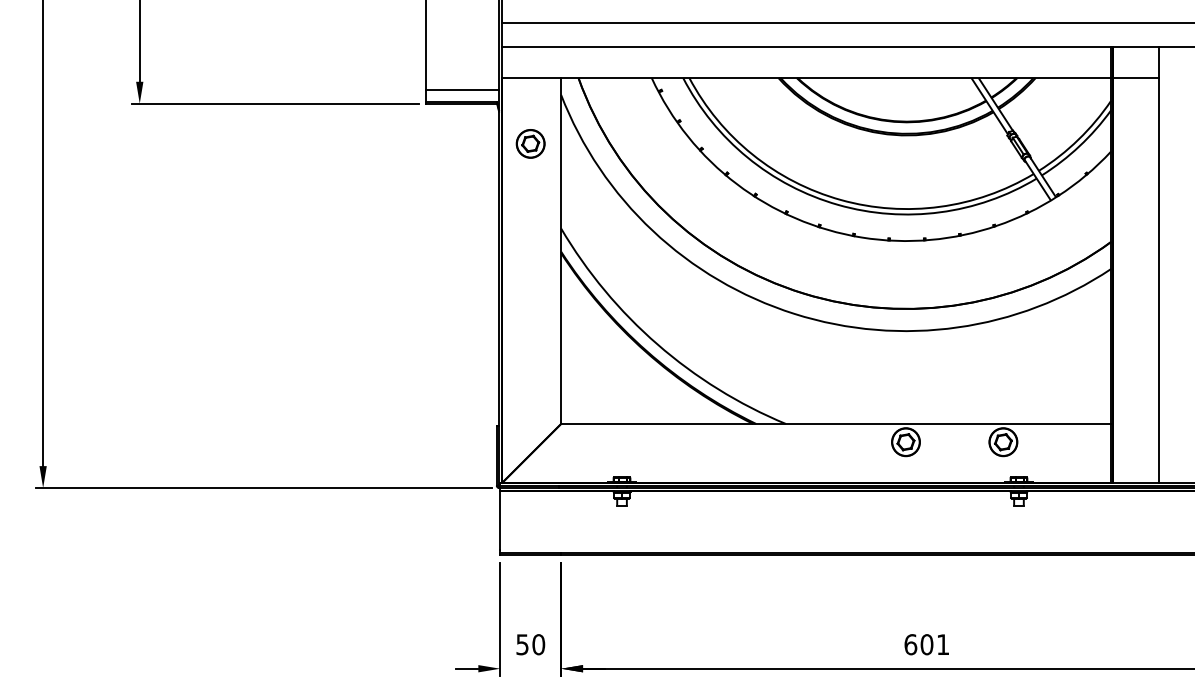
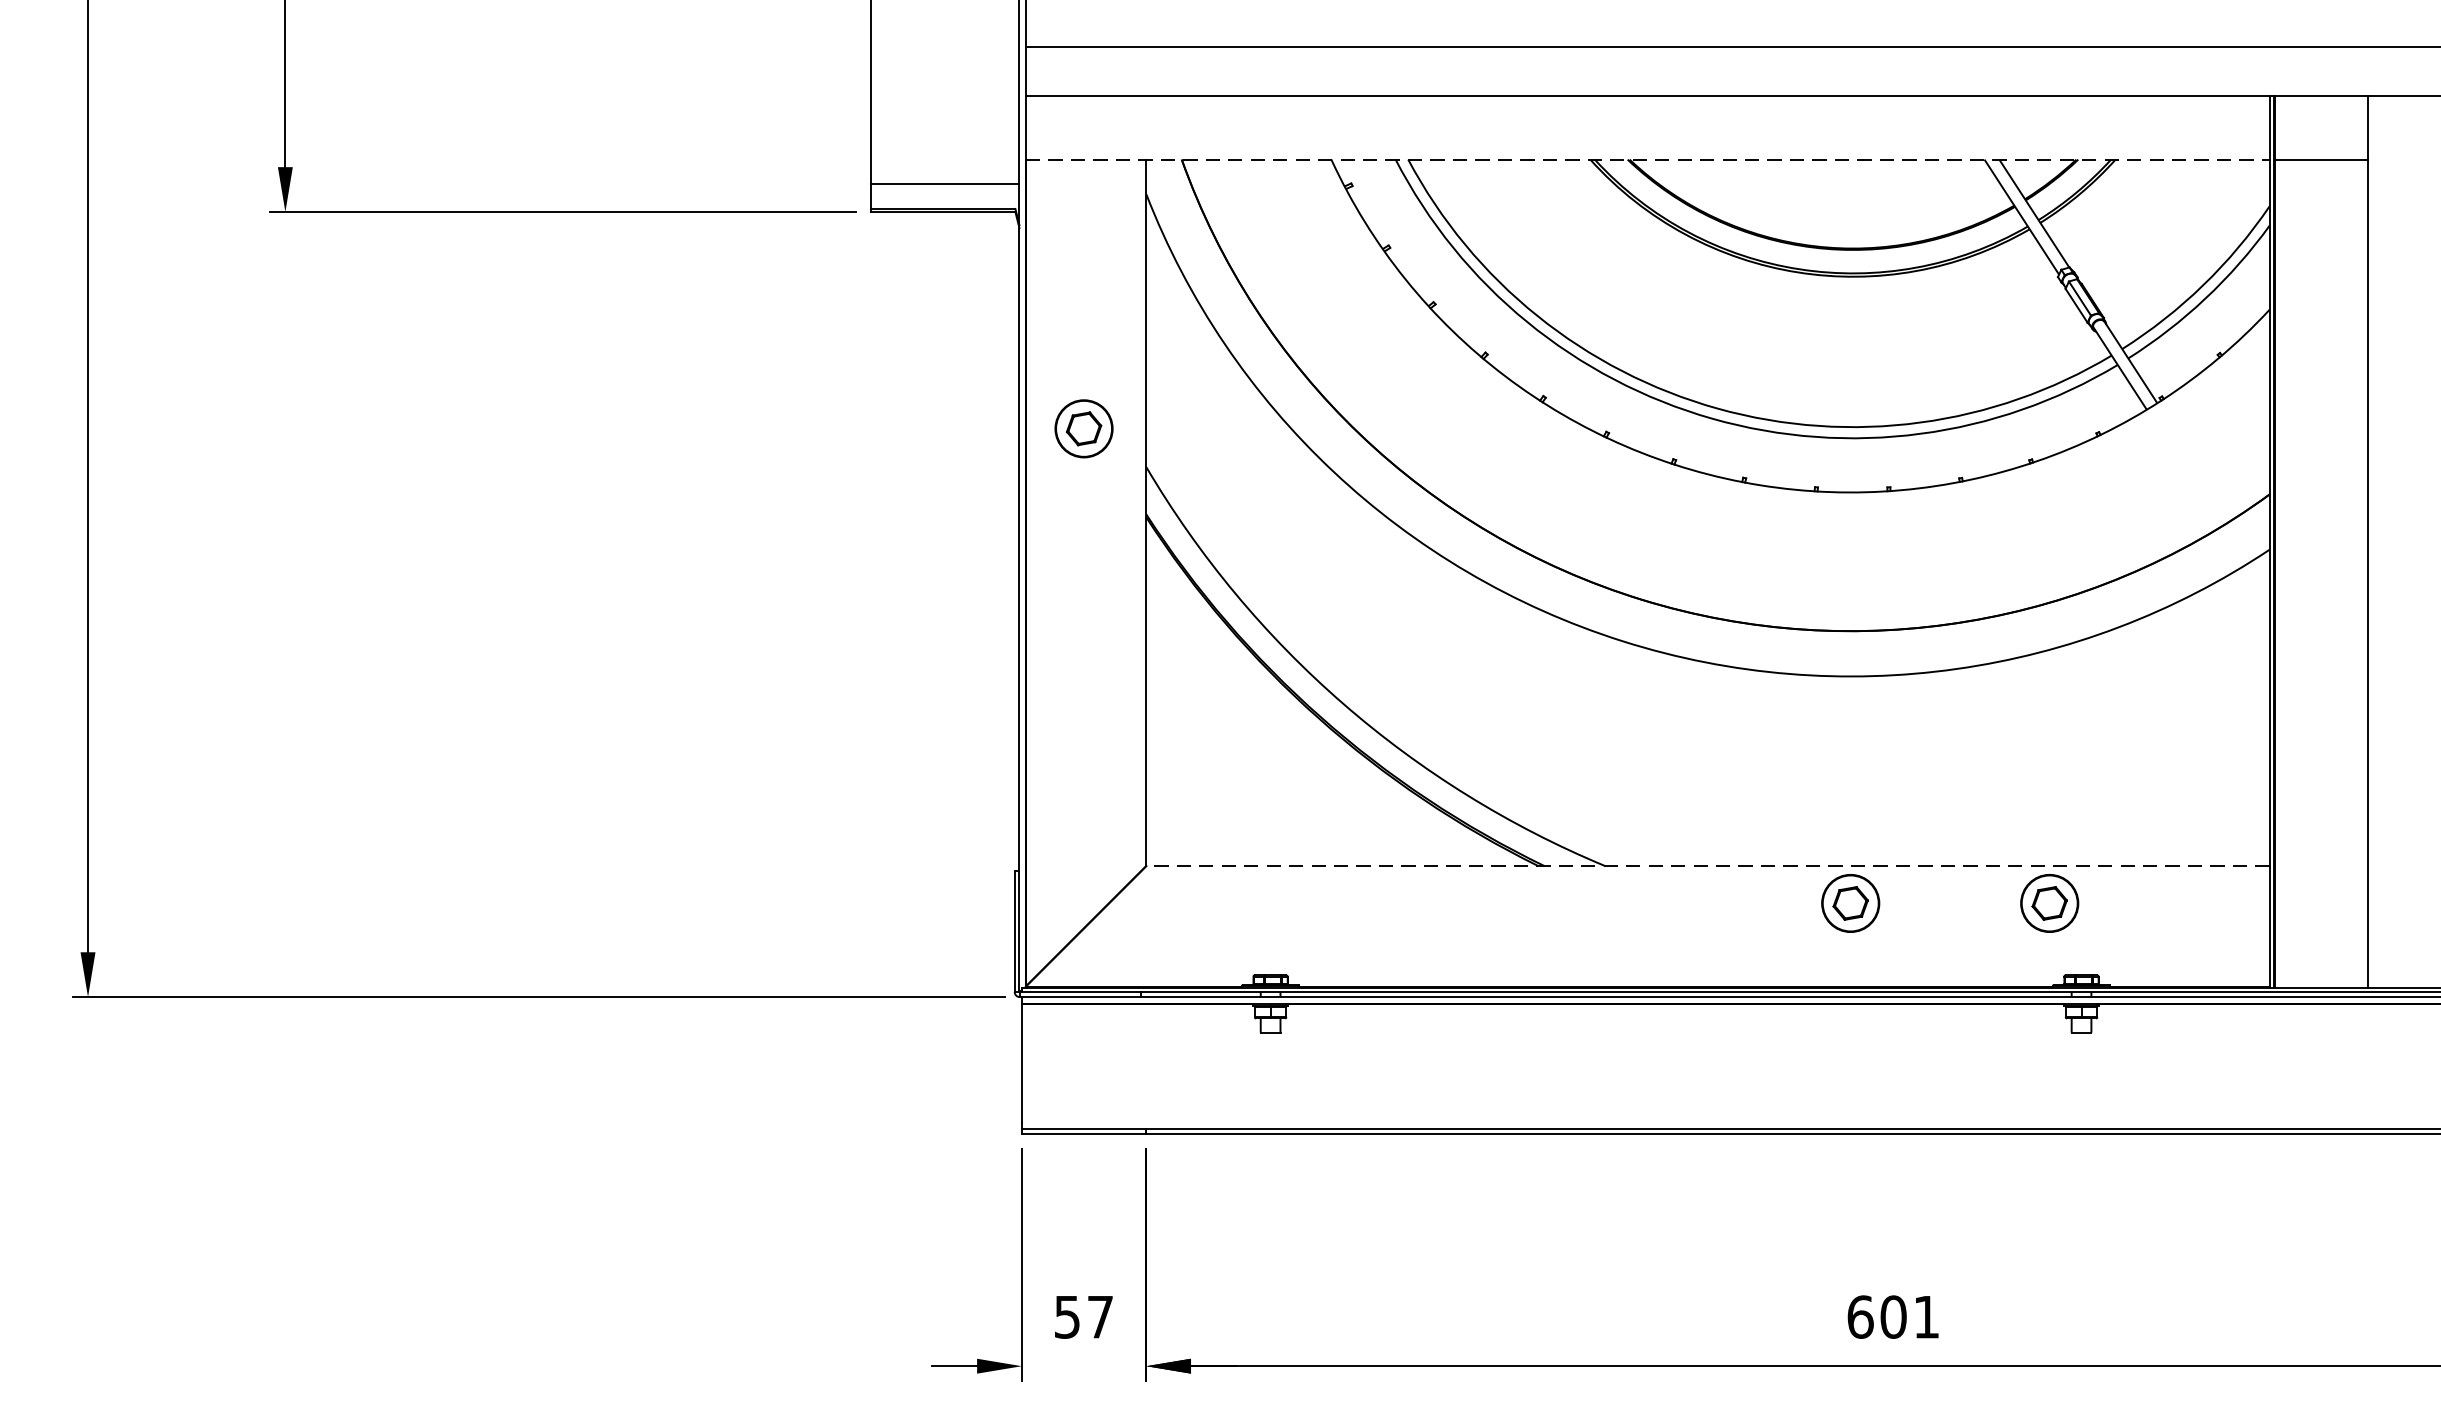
line: (807, 78) -> (1649, 160), solid -> dashed
part: (530, 143) -> (1083, 428), moved
line: (836, 423) -> (1708, 865), solid -> dashed
text: (538, 644) -> (1099, 1316), 50 -> 57

